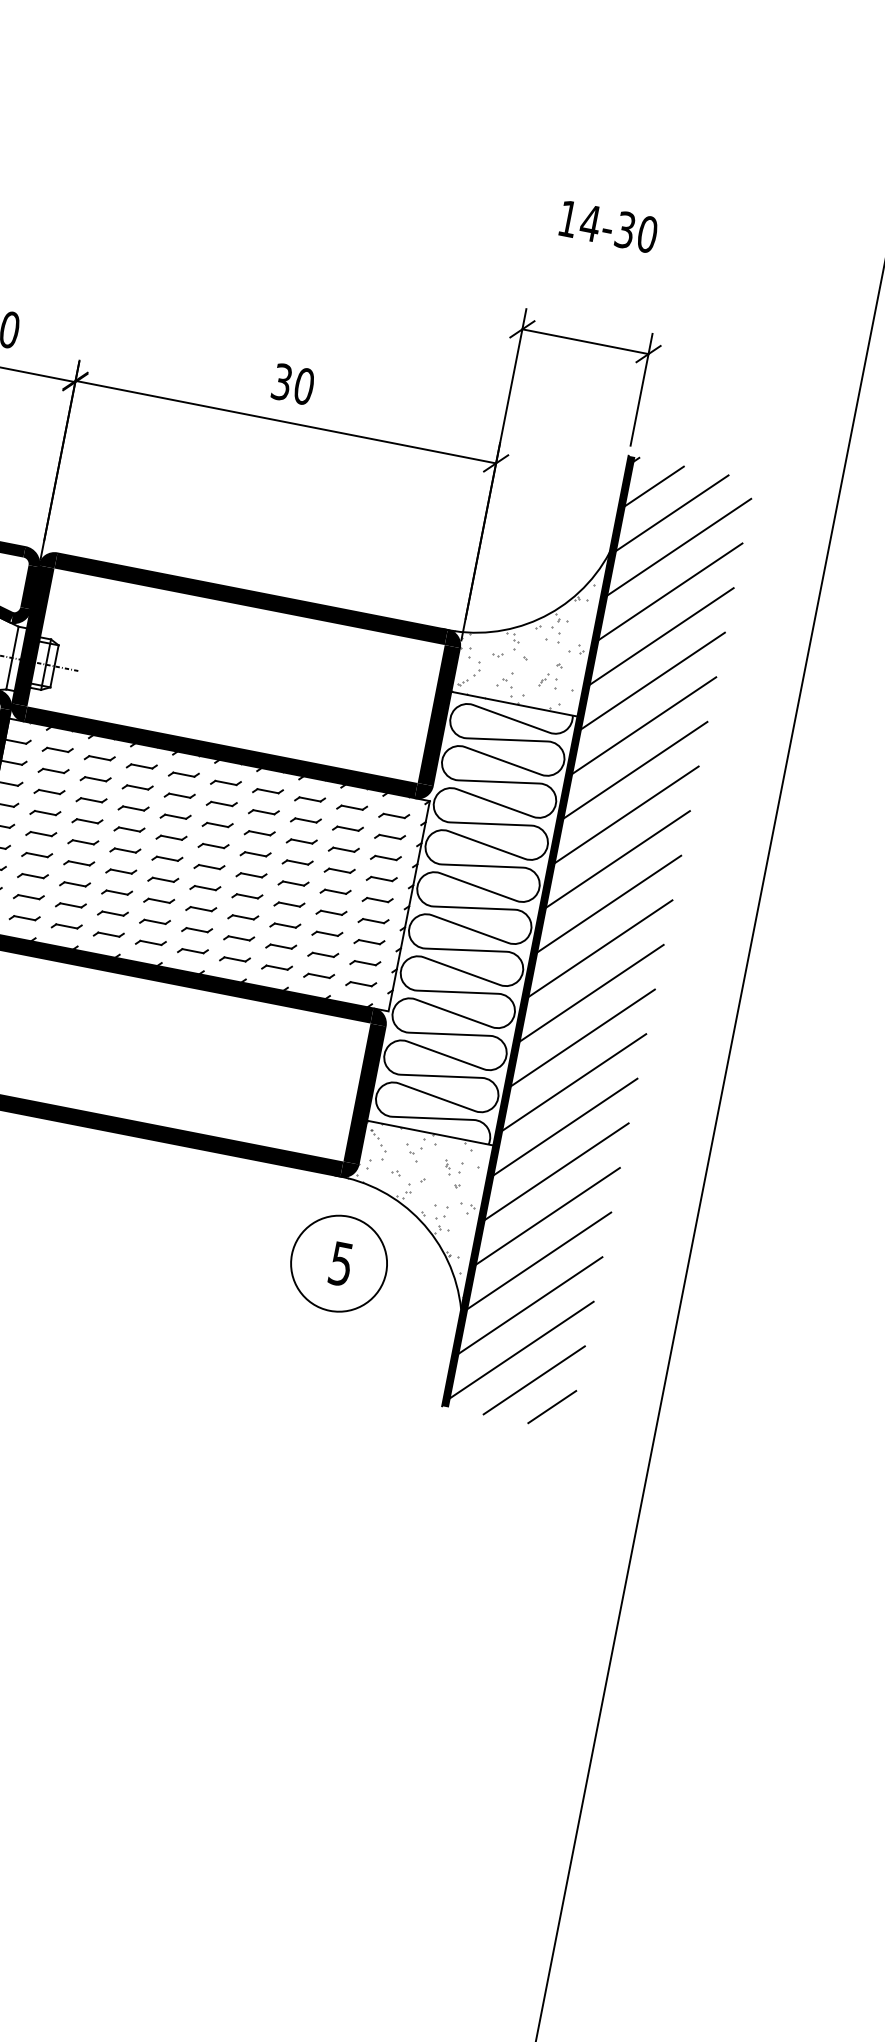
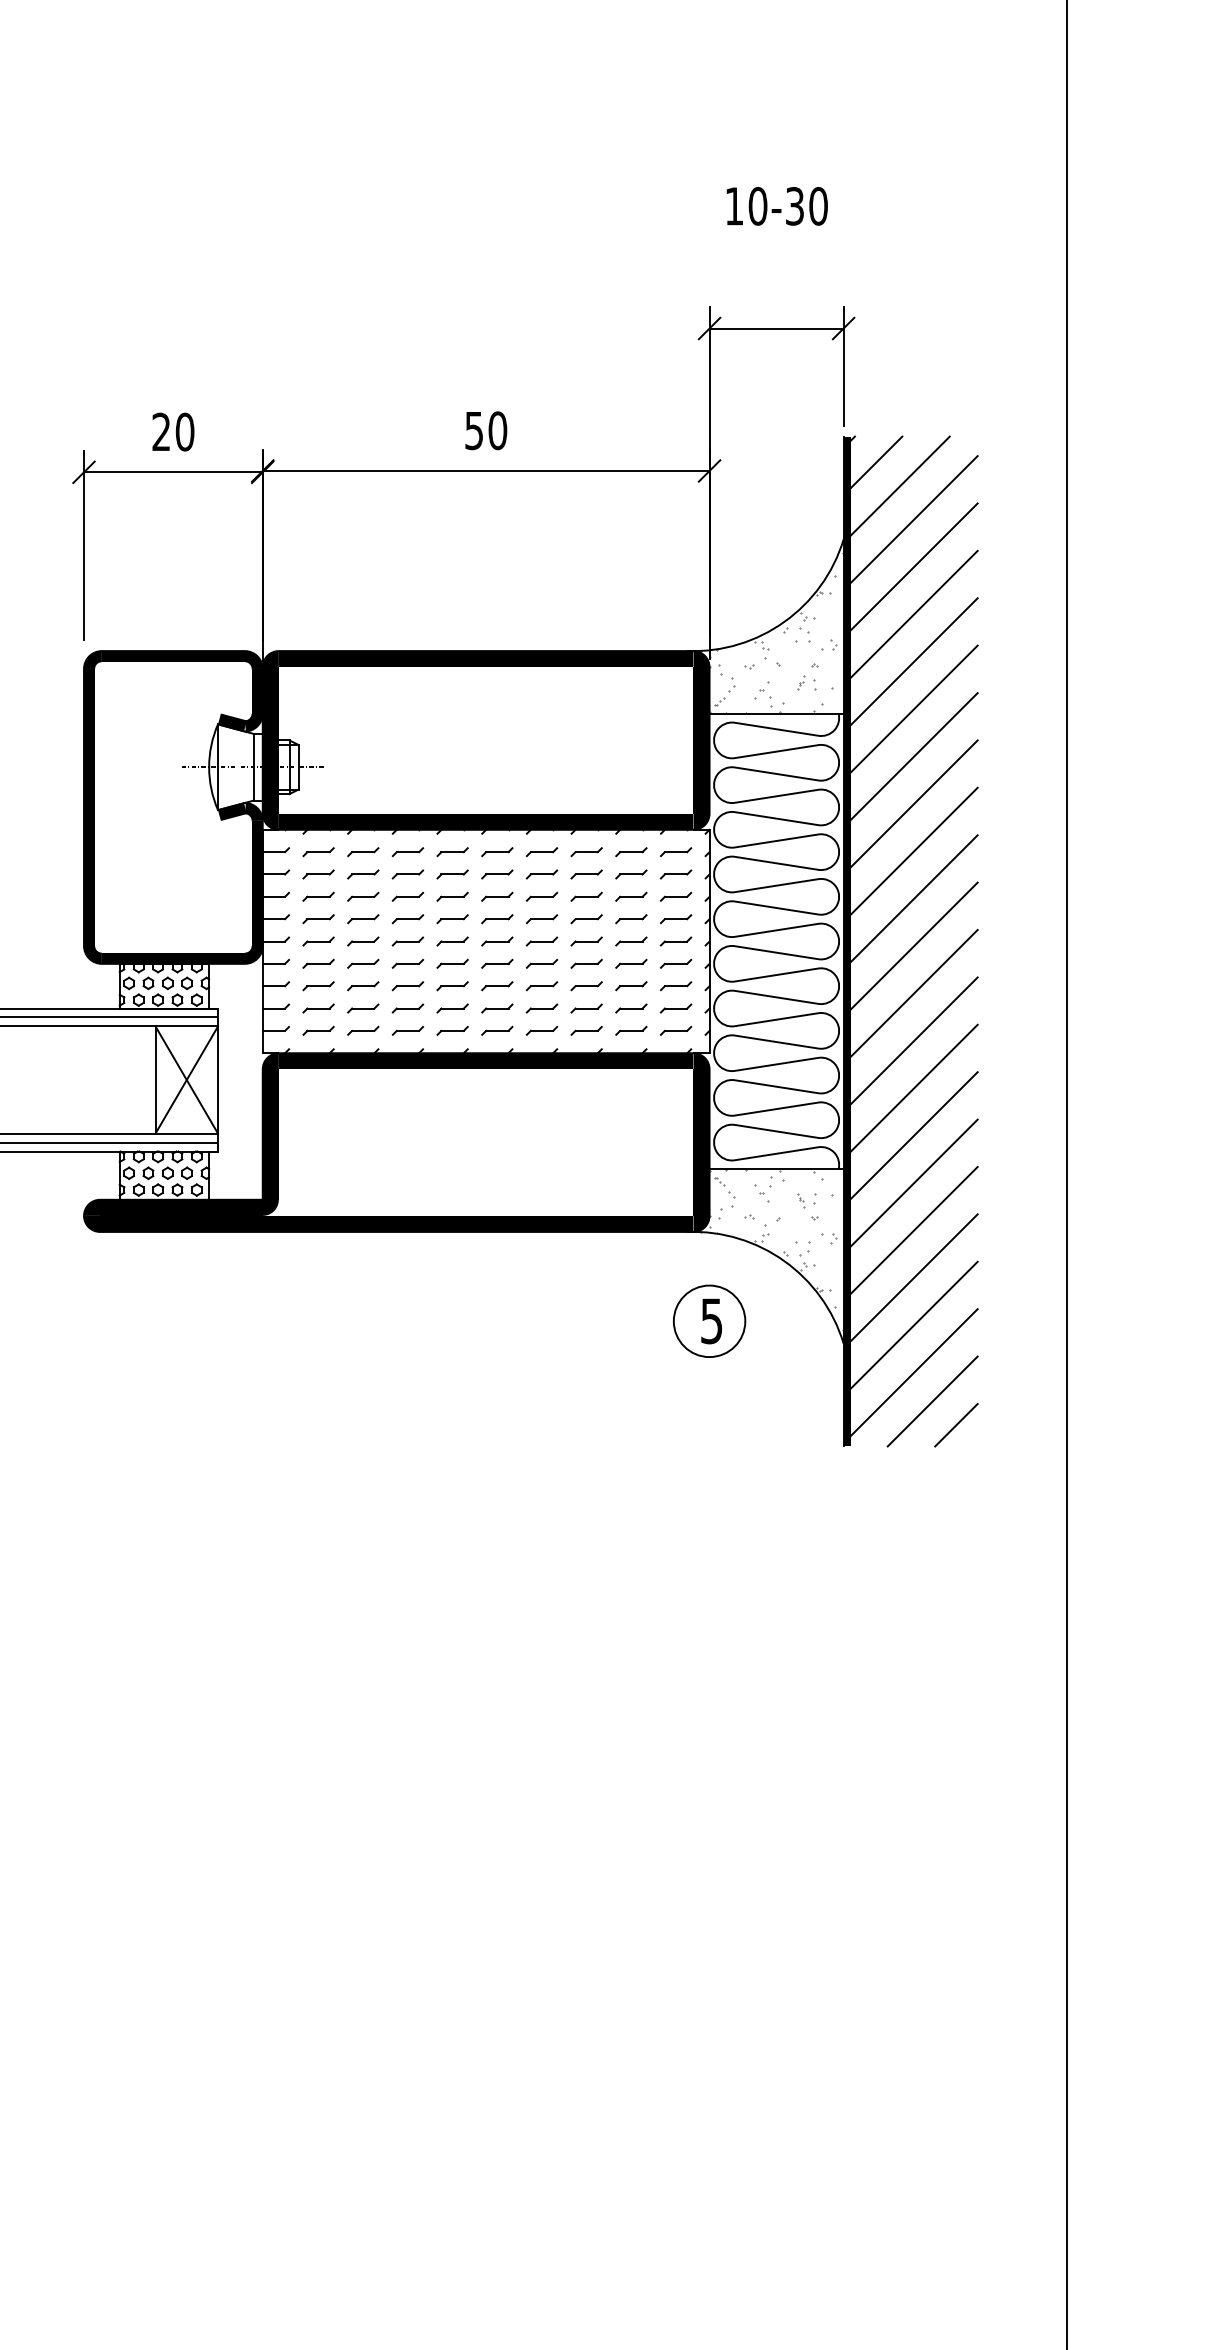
text: (590, 223) -> (757, 206), 14-30 -> 10-30
text: (282, 381) -> (474, 430), 30 -> 50
circle: (338, 1263) -> (709, 1321), size x0.71

